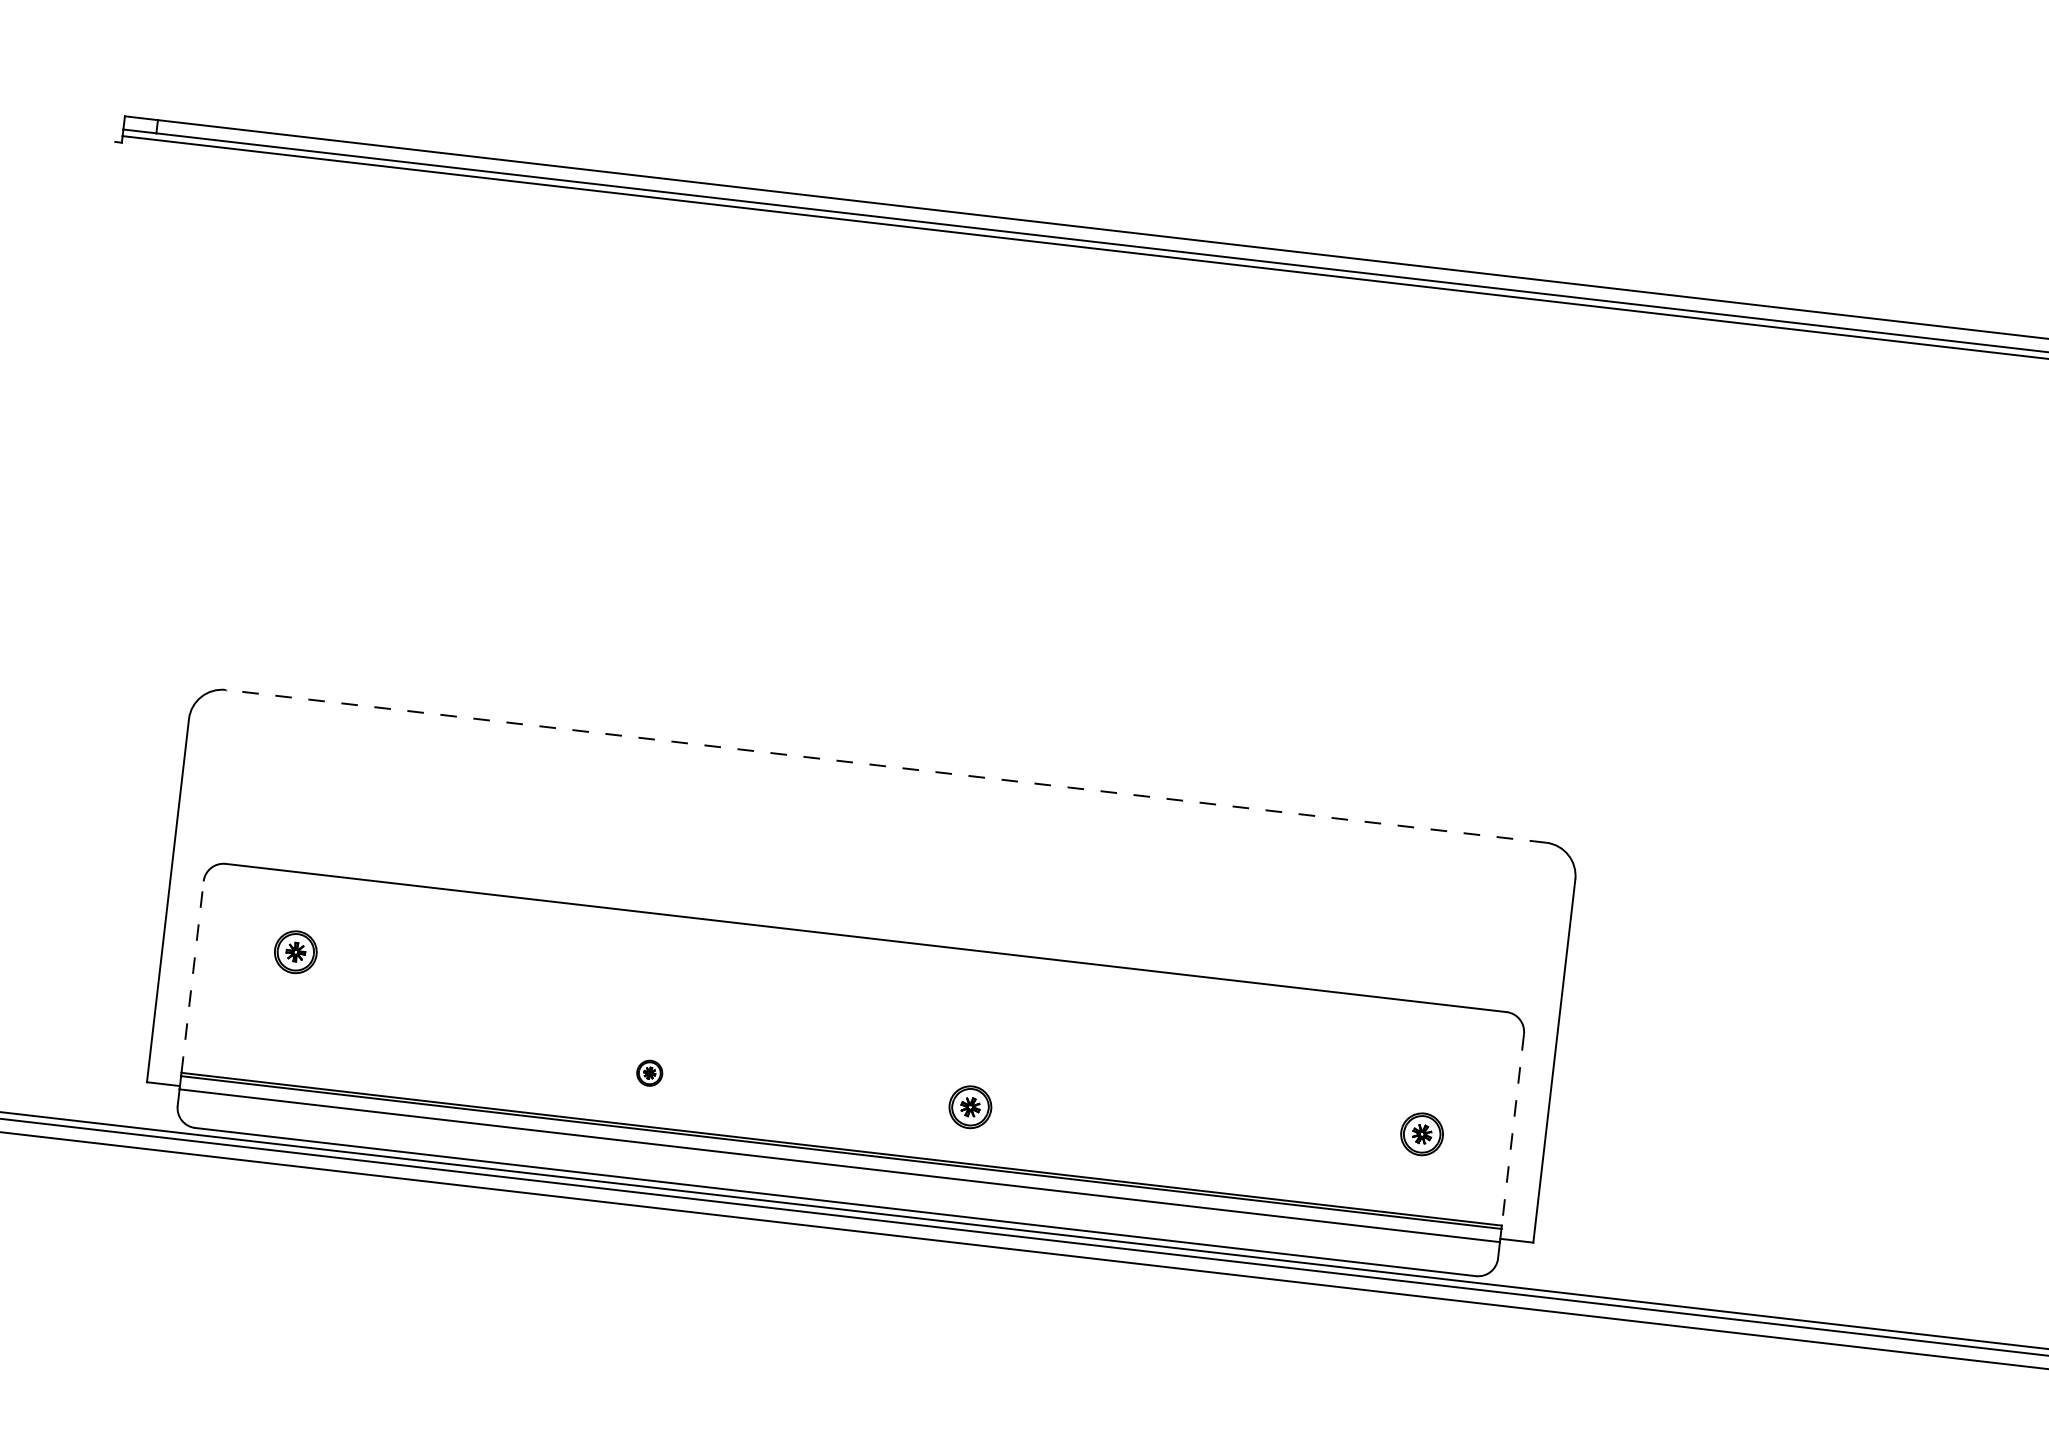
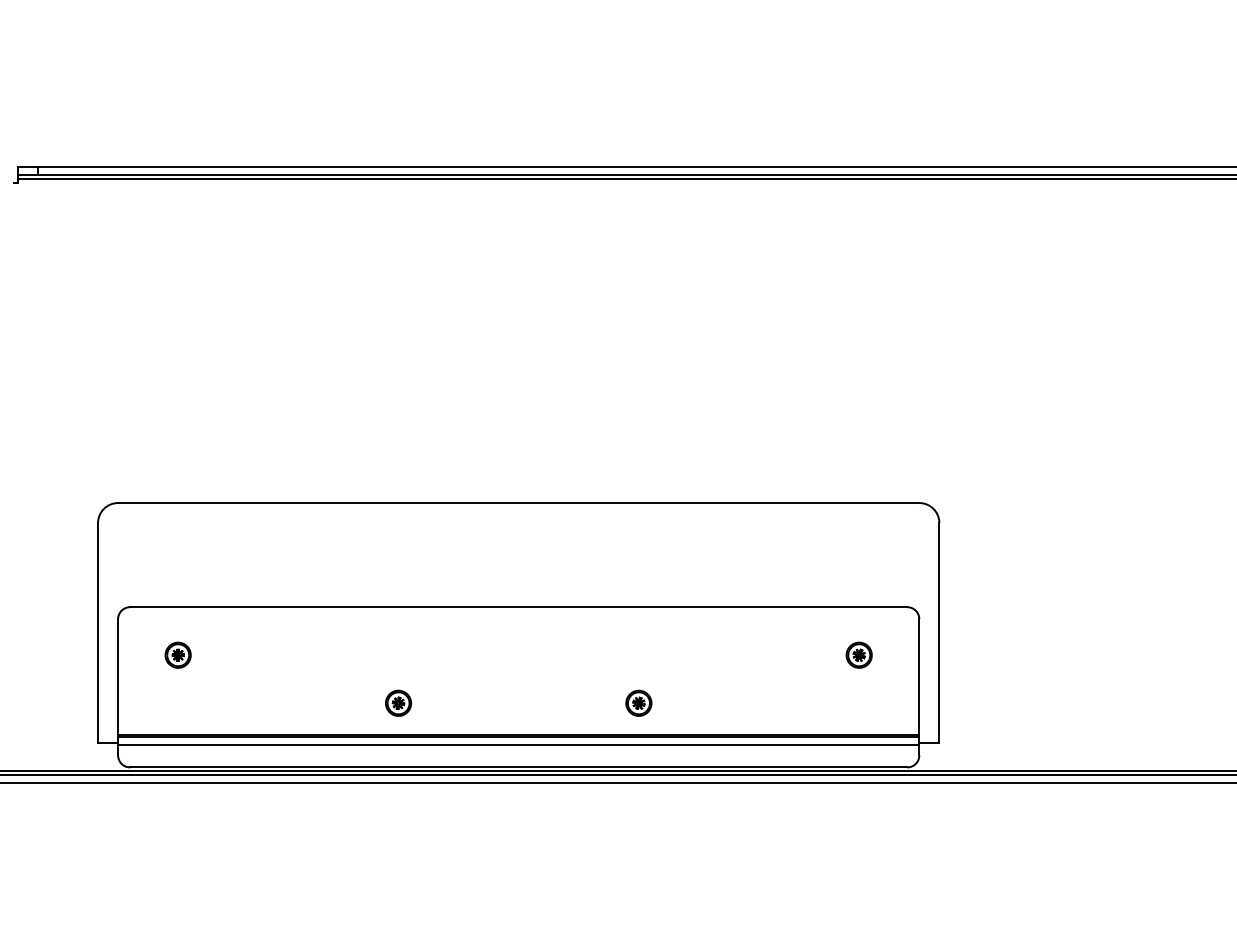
line: (885, 767) -> (518, 503), dashed -> solid
line: (193, 975) -> (118, 676), dashed -> solid
part: (649, 1072) -> (398, 702), size x1.67
part: (969, 1105) -> (638, 702), moved
line: (1513, 1130) -> (919, 677), dashed -> solid
part: (1421, 1132) -> (858, 654), moved

